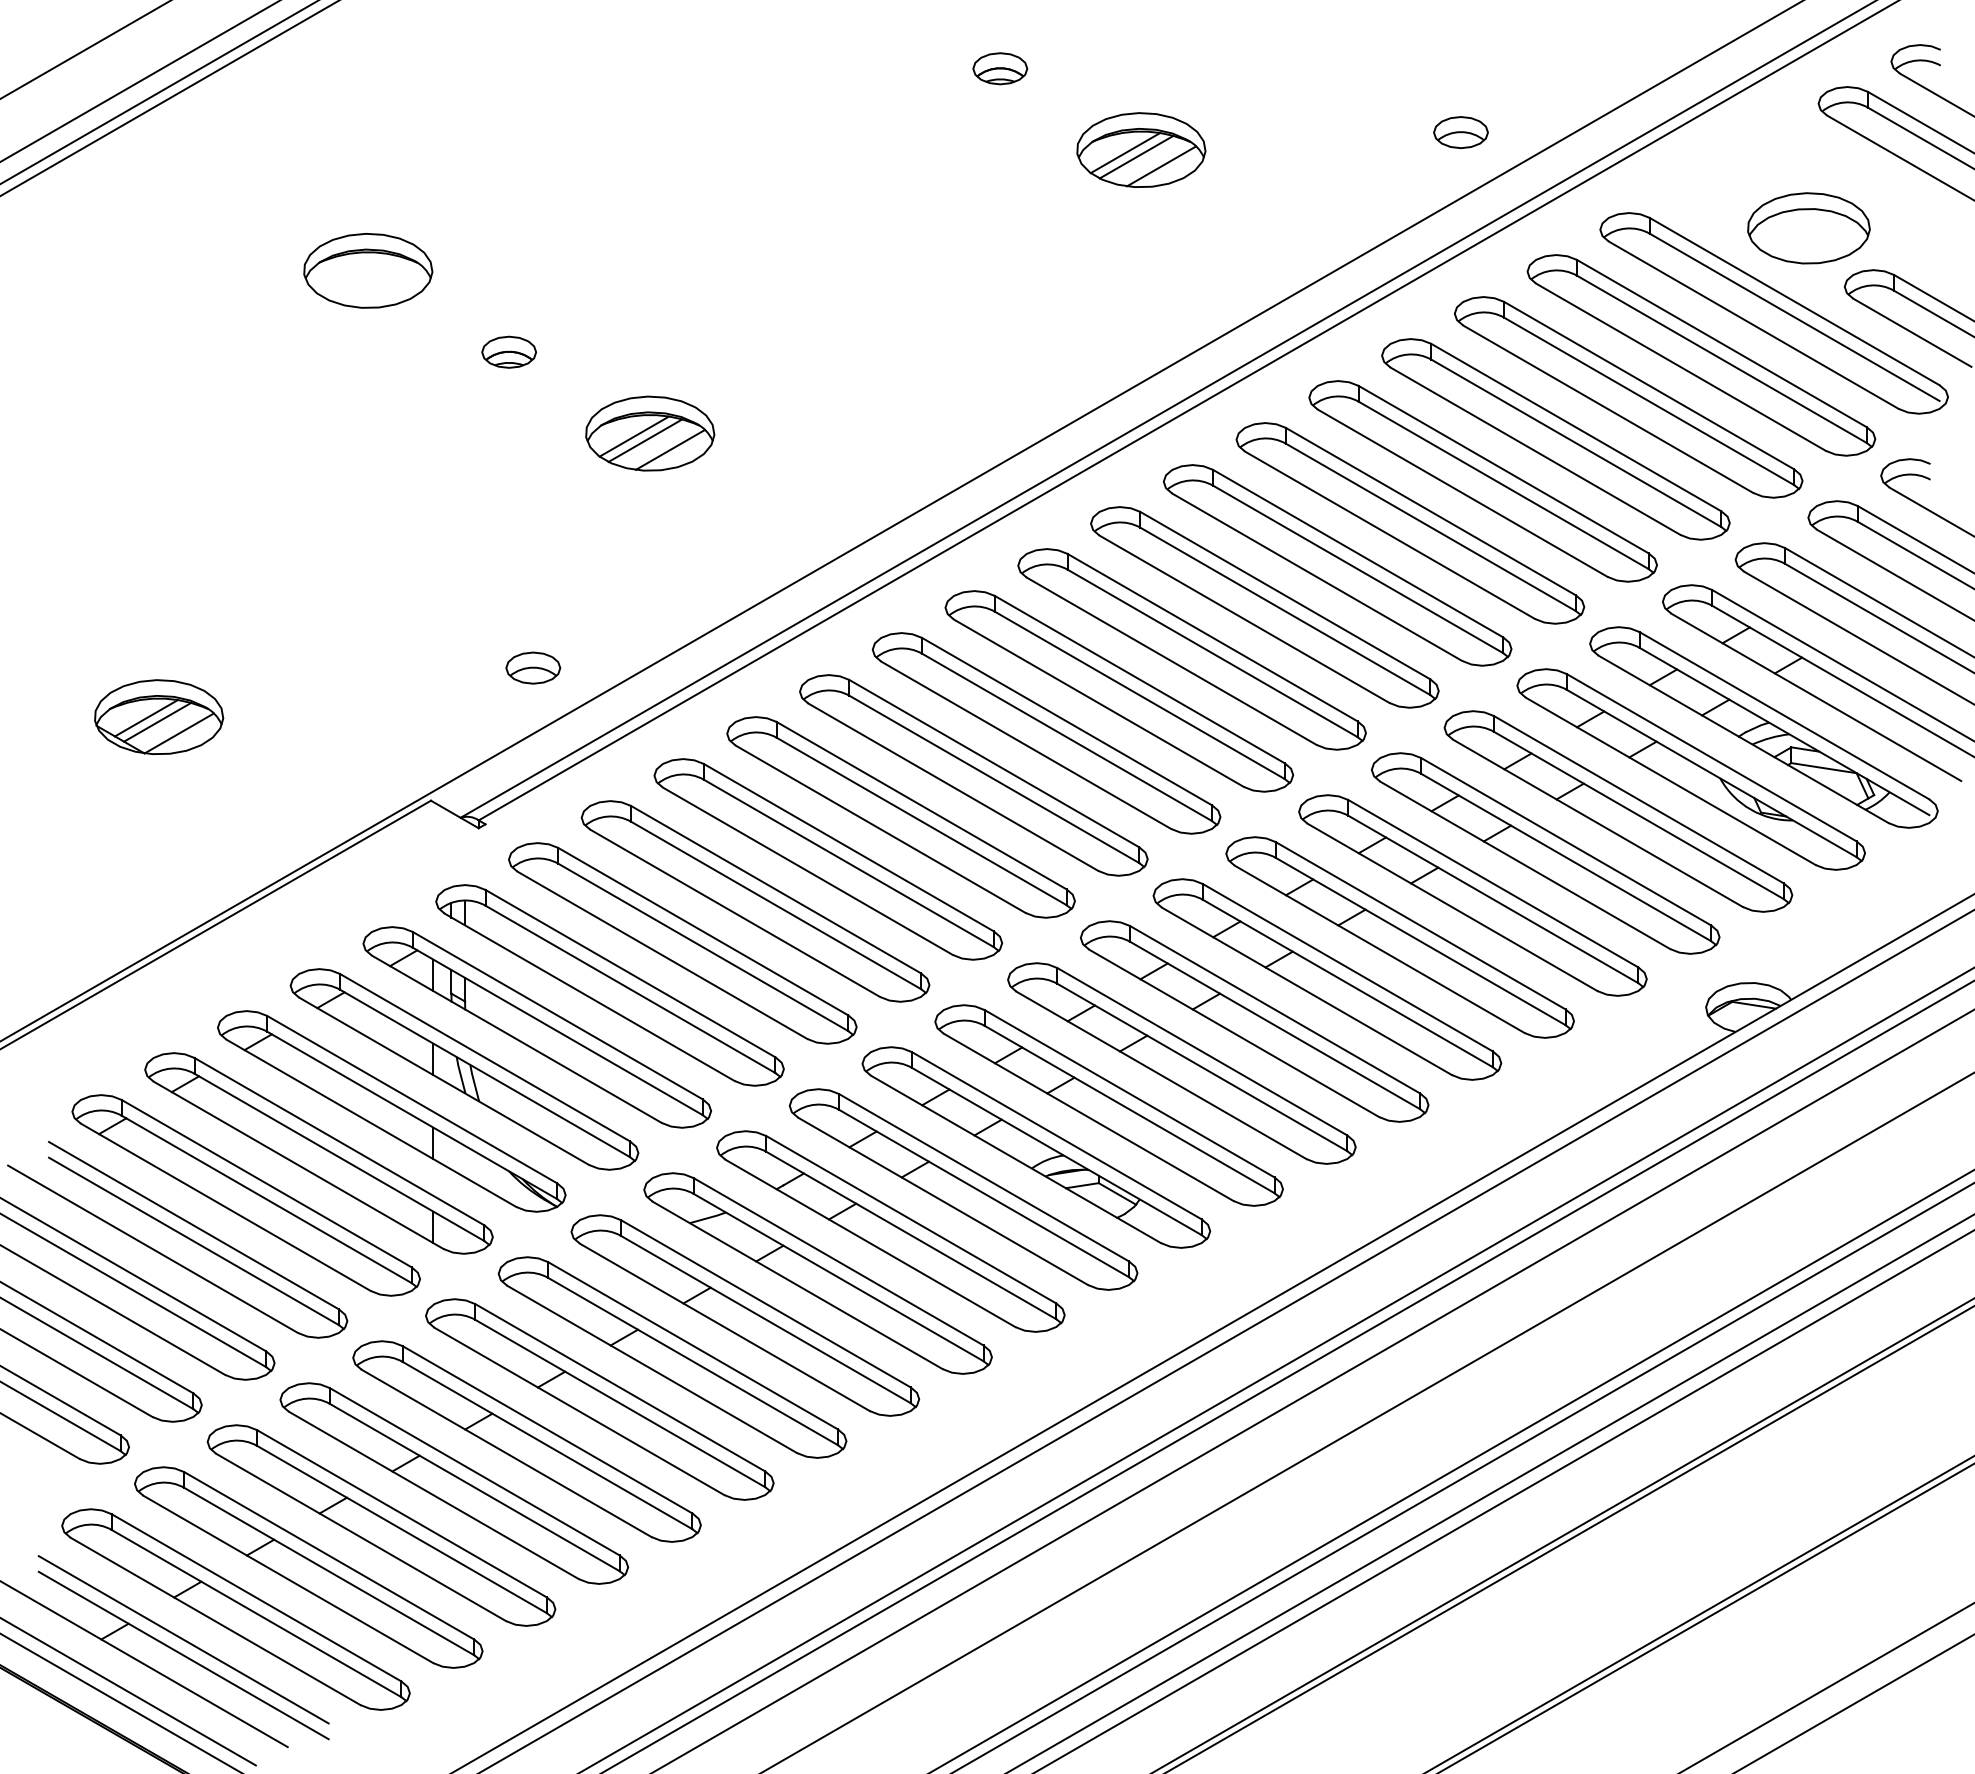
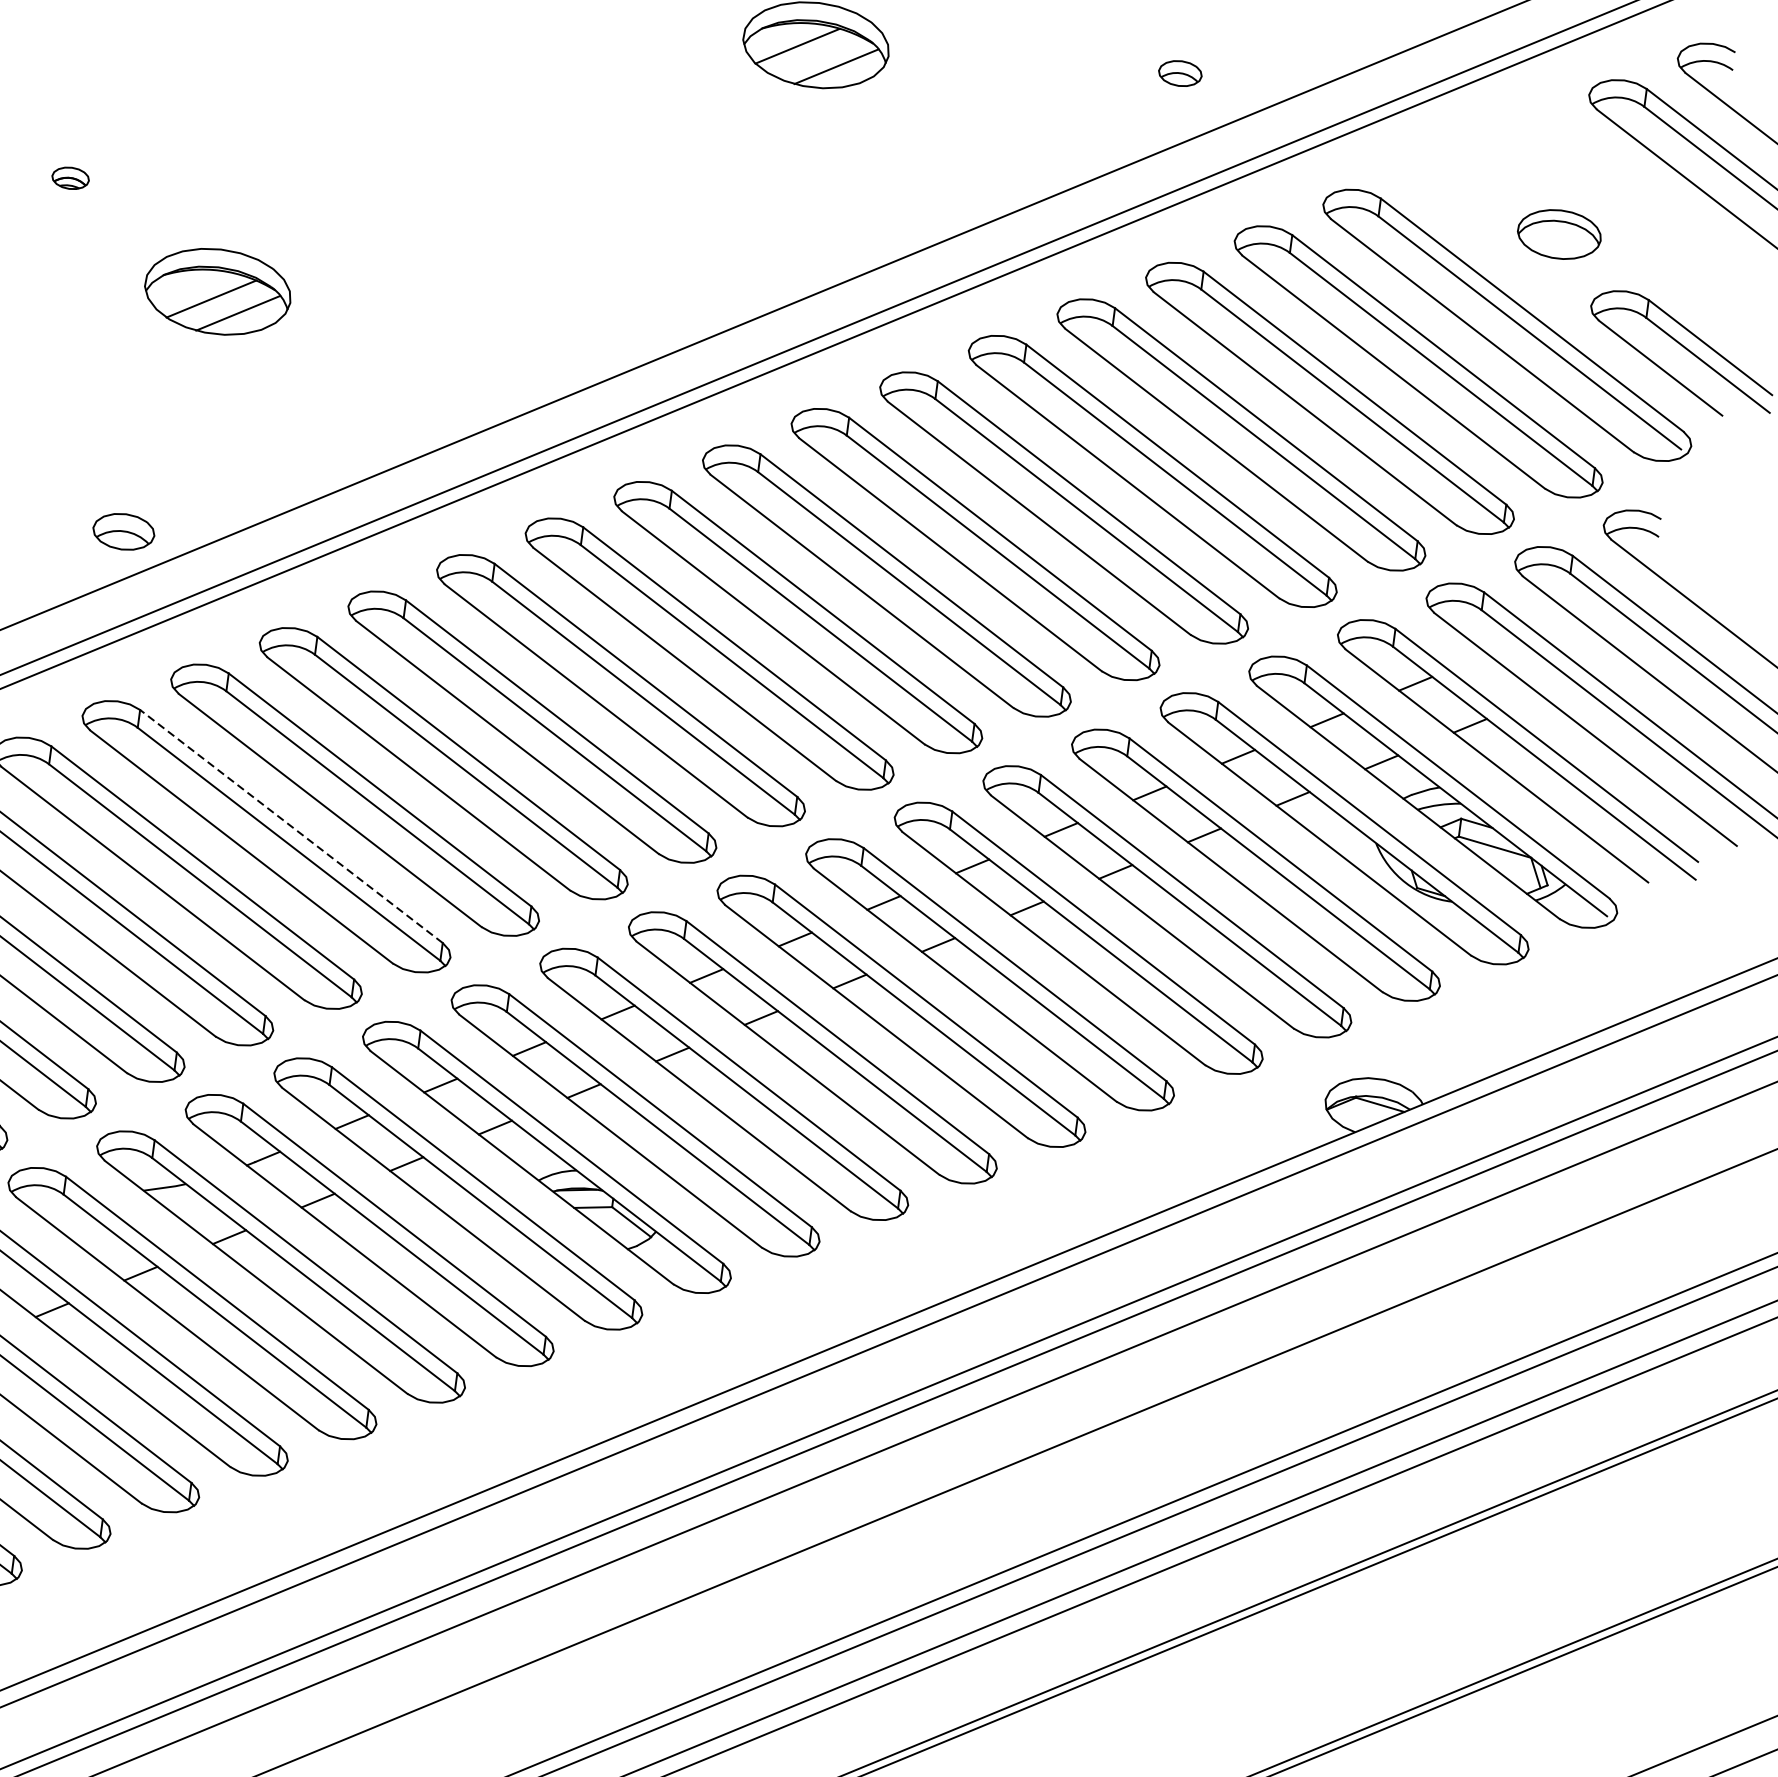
part: (1460, 132) -> (1179, 73), size x0.7
line: (1136, 156) -> (809, 51), removed
part: (1808, 228) -> (1558, 234), size x0.6
part: (508, 351) -> (70, 177), size x0.6
line: (633, 436) -> (198, 292), removed
part: (533, 667) -> (124, 531), moved
line: (775, 889) -> (290, 826), solid -> dashed

